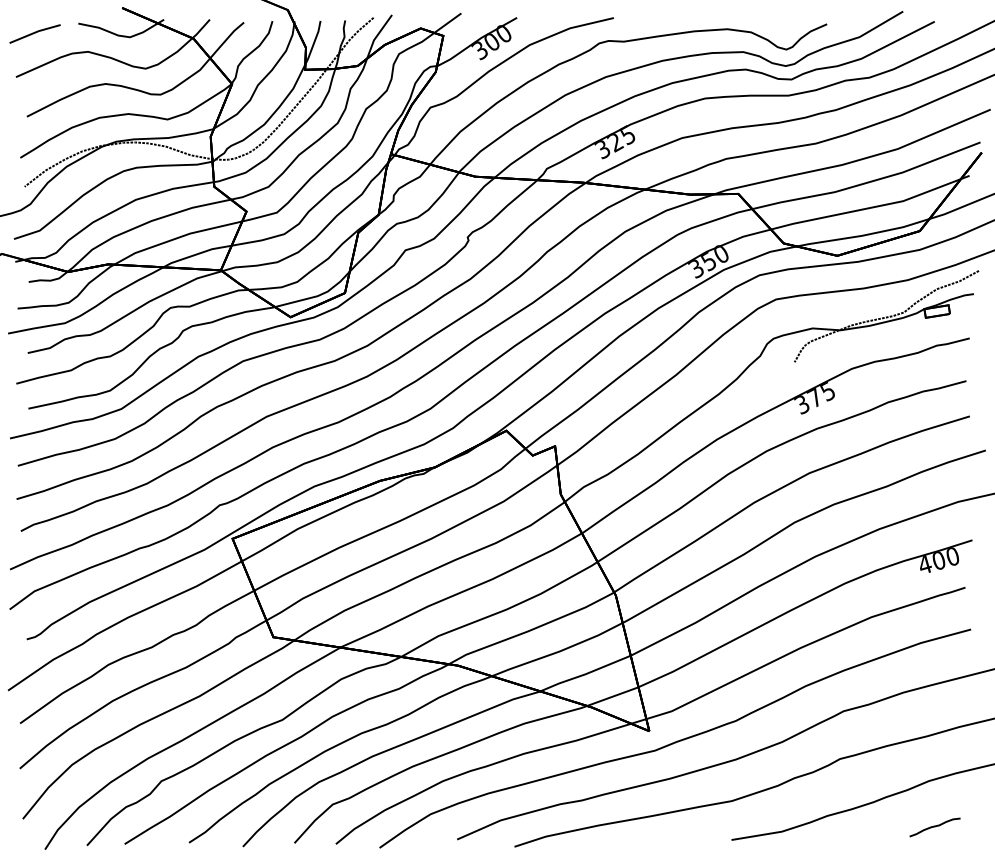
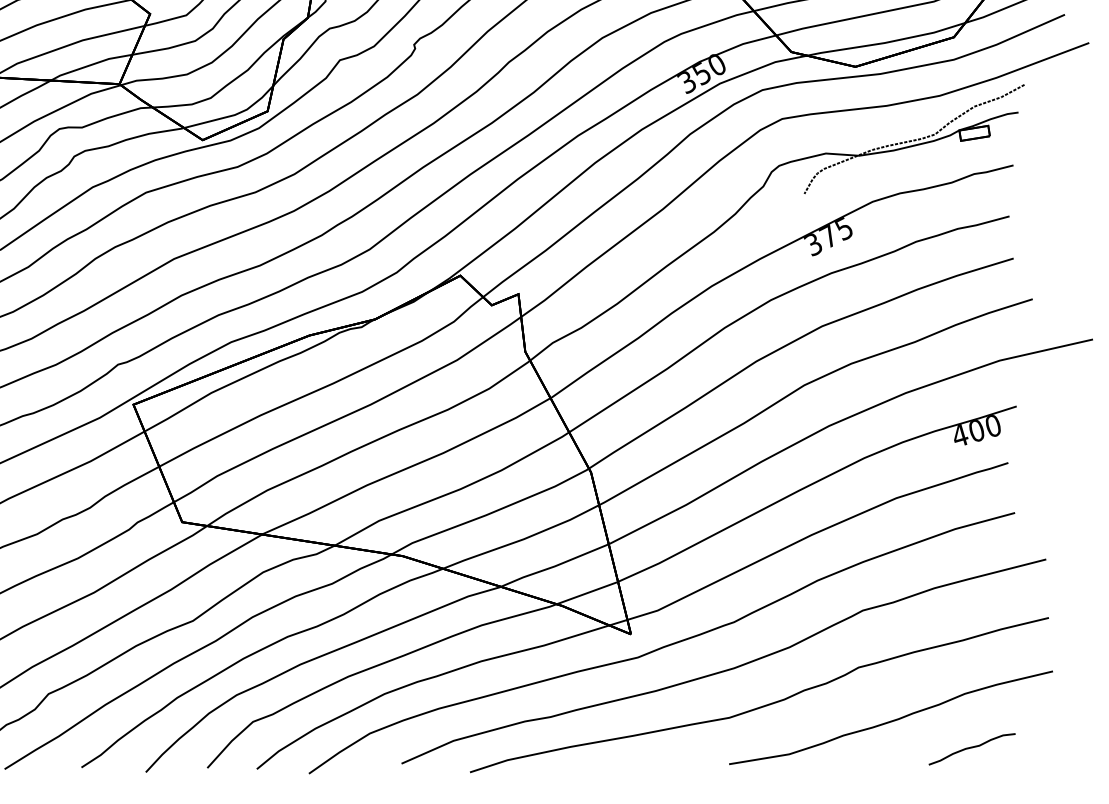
part: (934, 827) -> (971, 749), size x1.43

